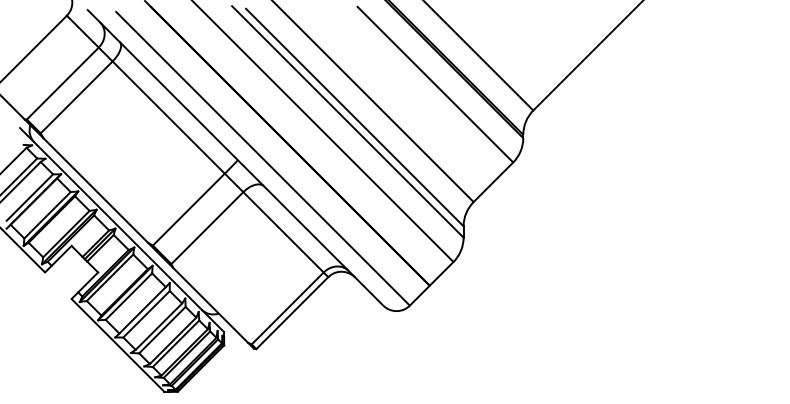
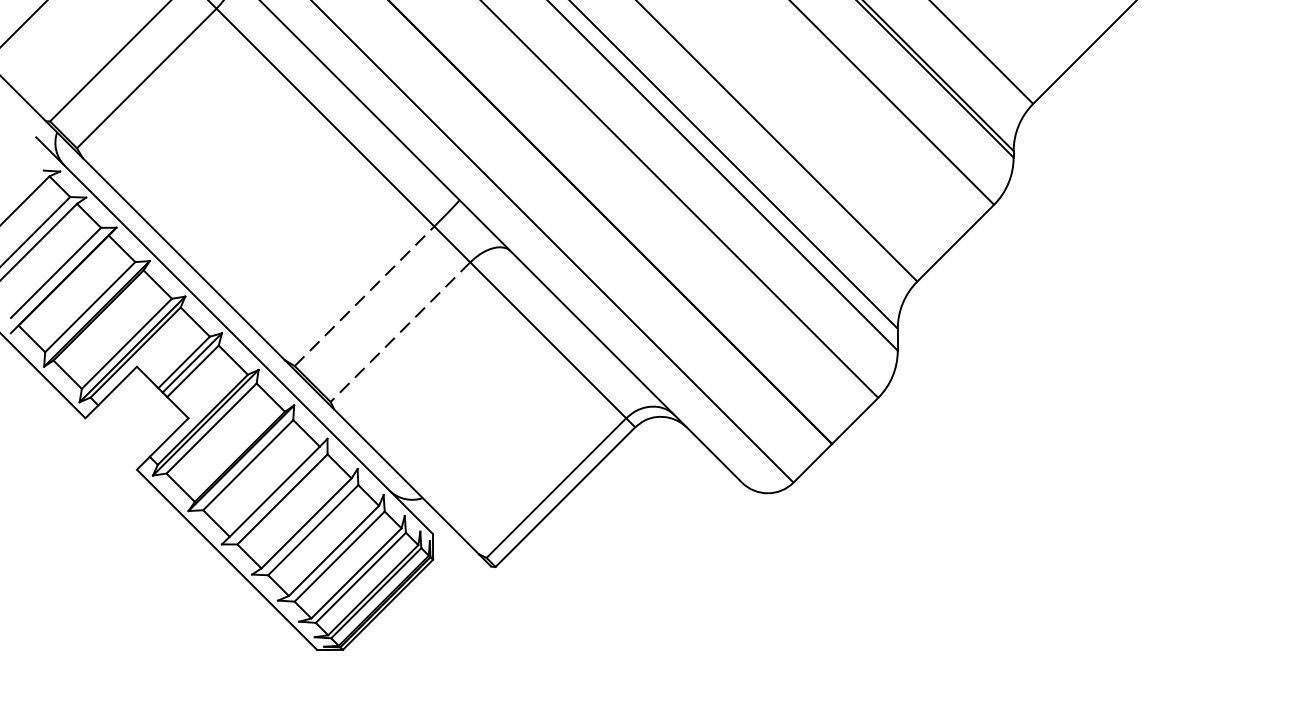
line: (188, 209) -> (363, 296), solid -> dashed
line: (207, 228) -> (400, 332), solid -> dashed

